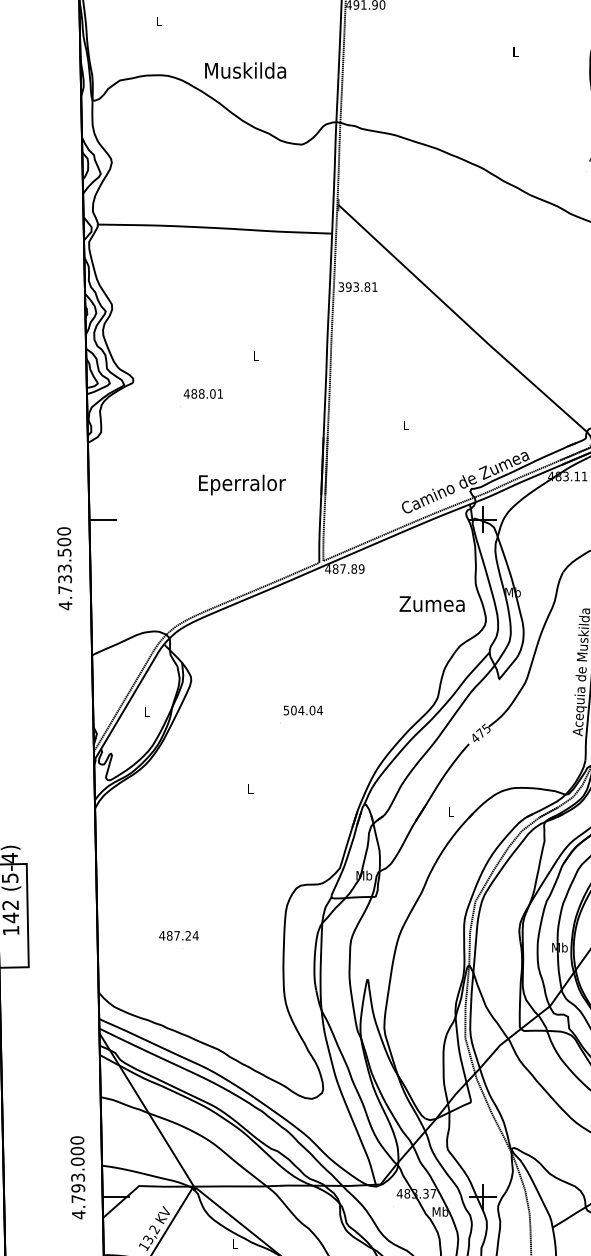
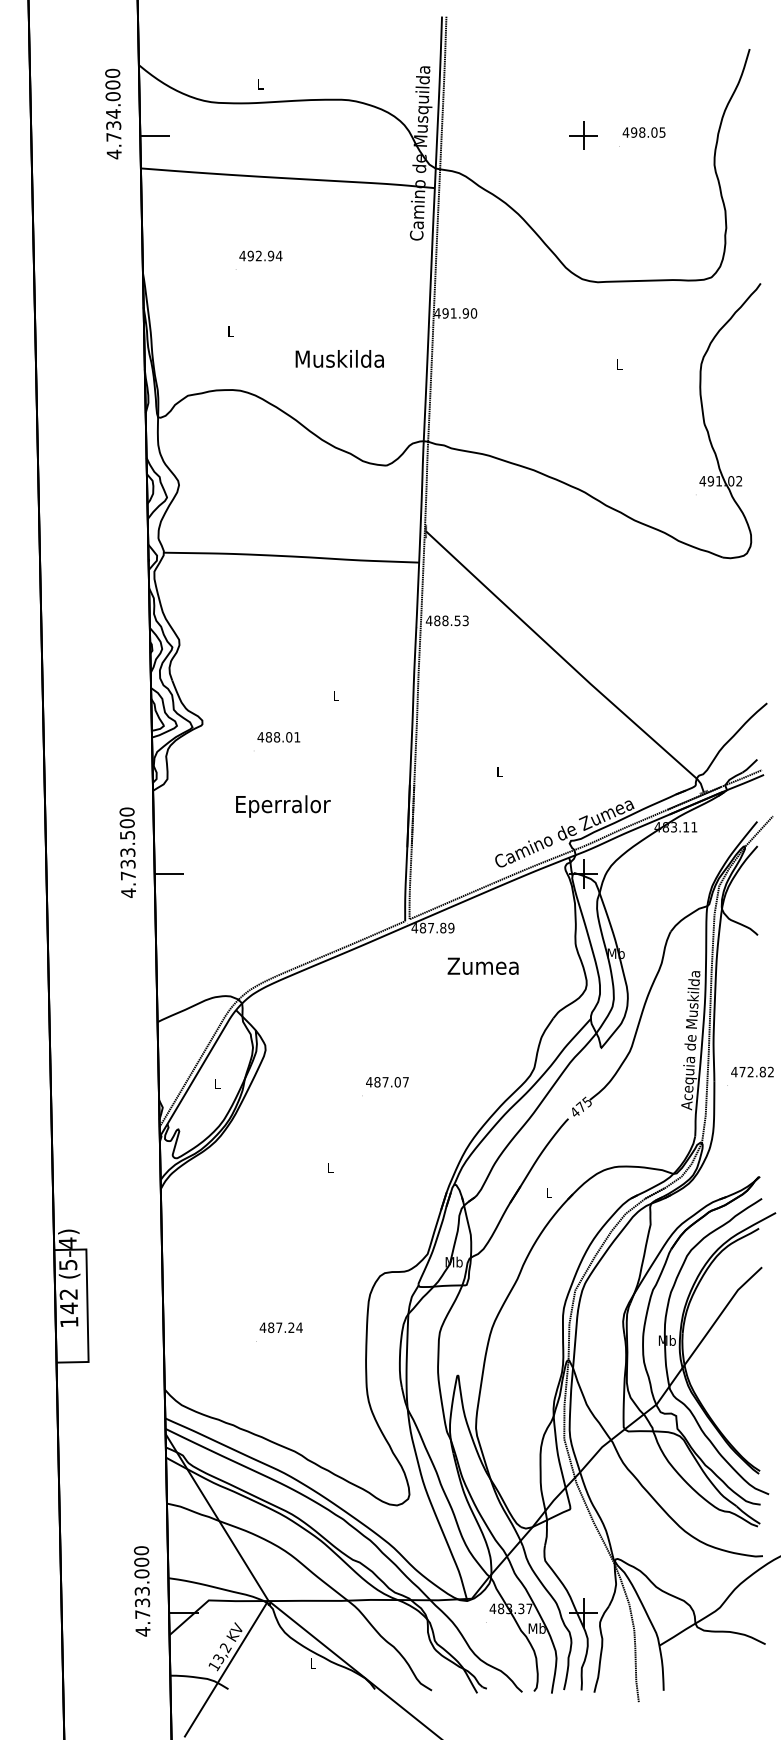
text: (245, 70) -> (339, 358), moved
text: (357, 286) -> (446, 620), 393.81 -> 488.53
text: (242, 484) -> (283, 806), moved
text: (64, 568) -> (127, 852), moved
text: (431, 603) -> (482, 965), moved
text: (303, 710) -> (387, 1082), 504.04 -> 487.07
text: (178, 935) -> (280, 1327), moved
text: (78, 1187) -> (142, 1602), 4.793.000 -> 4.733.000

